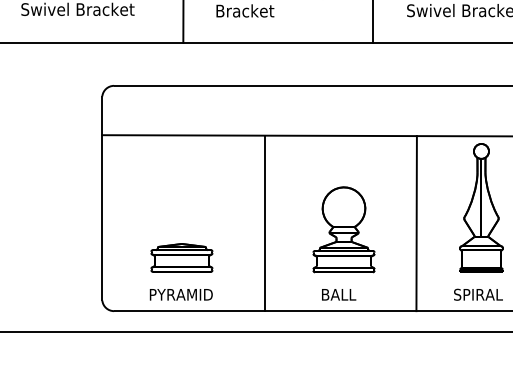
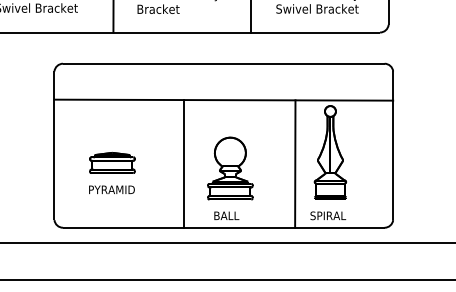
line: (265, 222) -> (184, 163), moved
line: (416, 222) -> (295, 163), moved
part: (182, 270) -> (112, 172), moved

